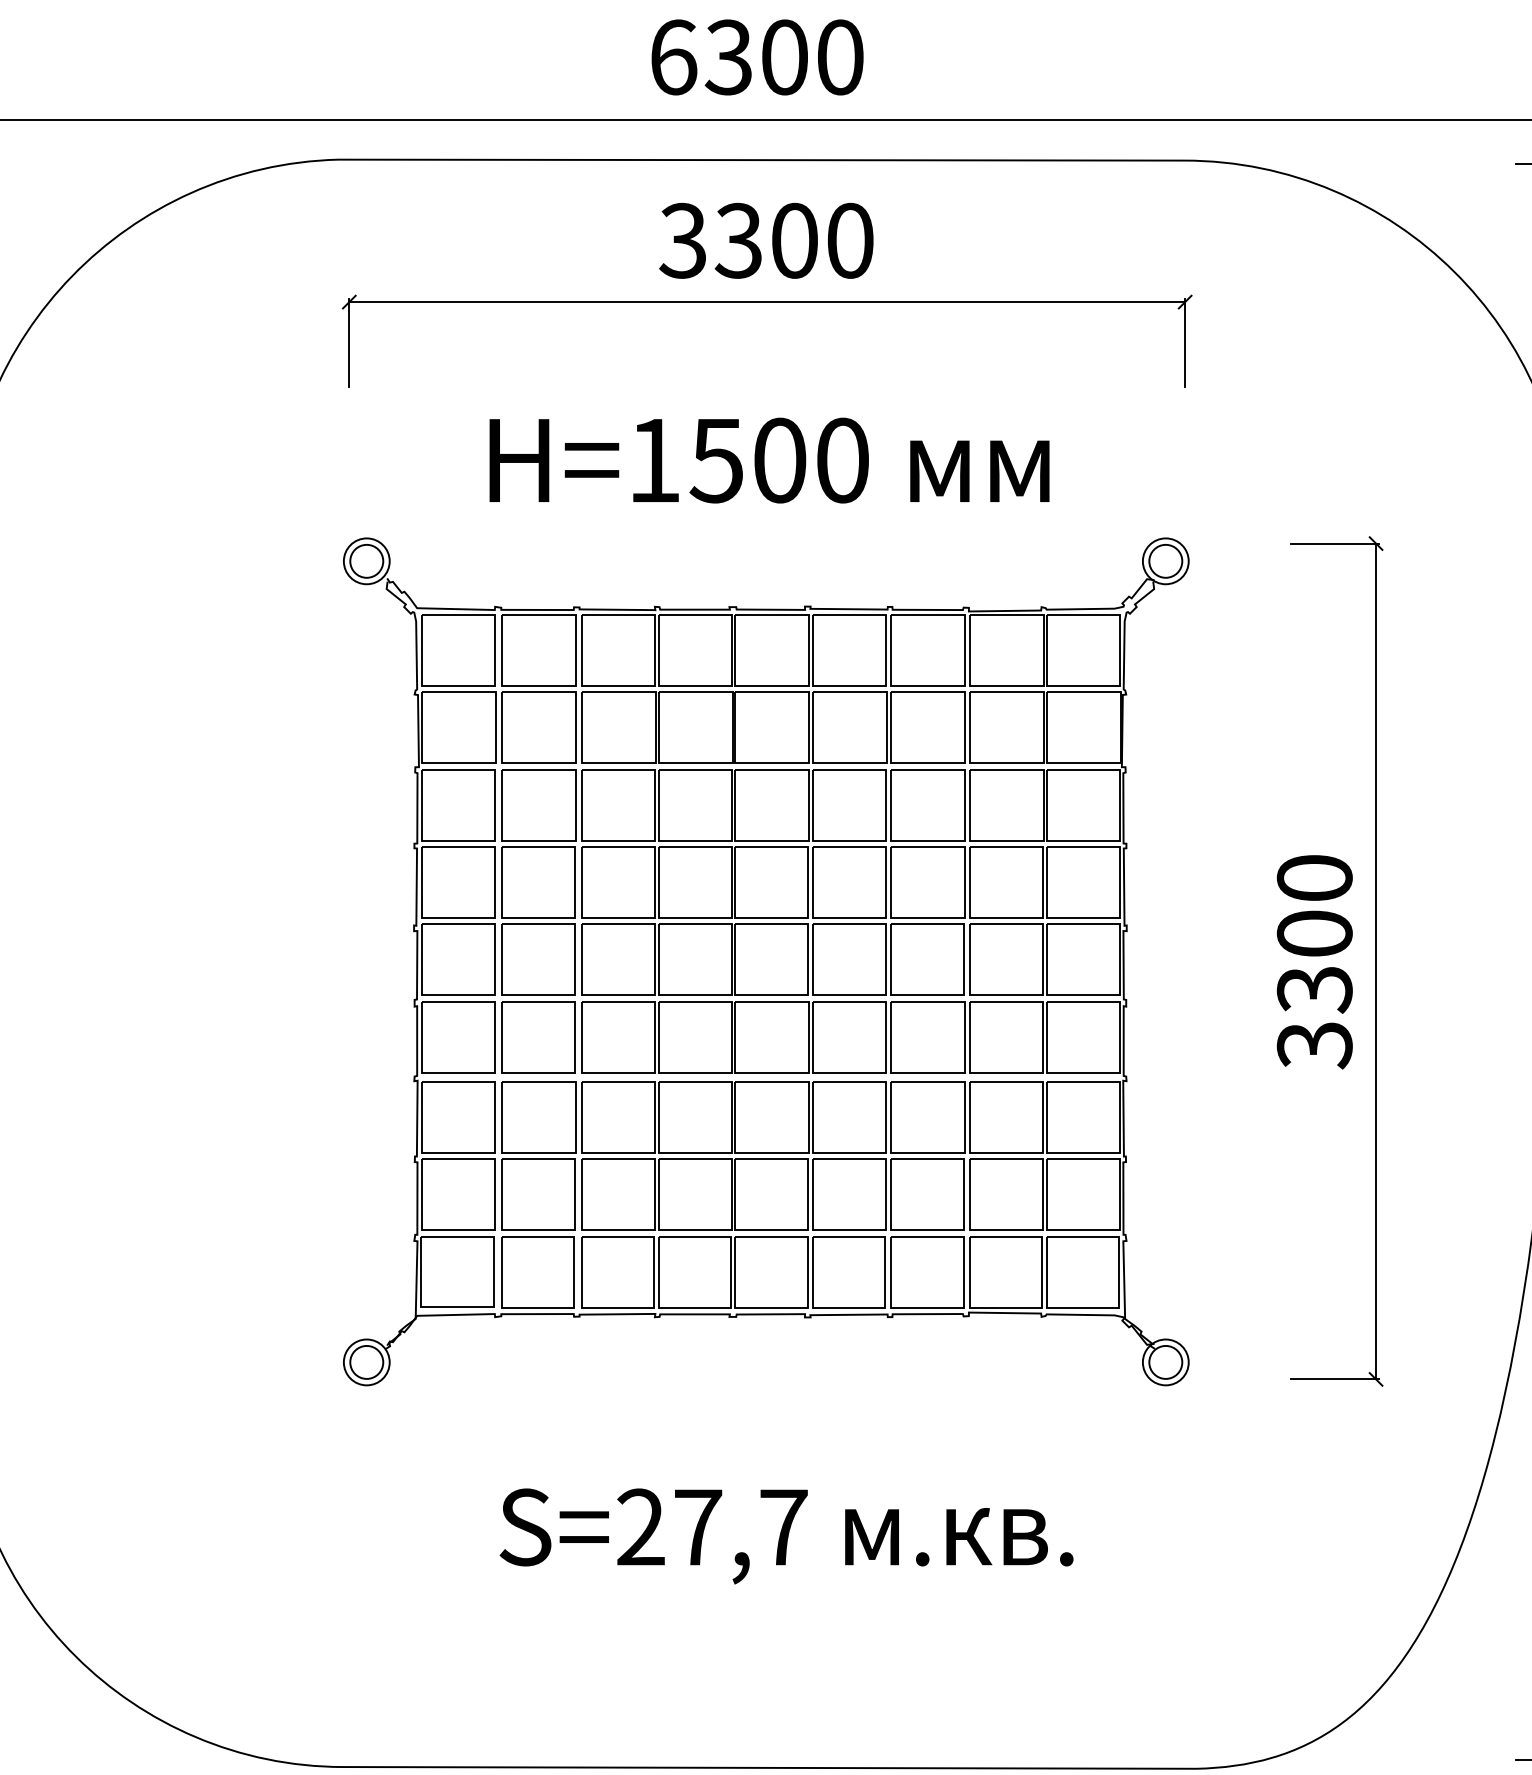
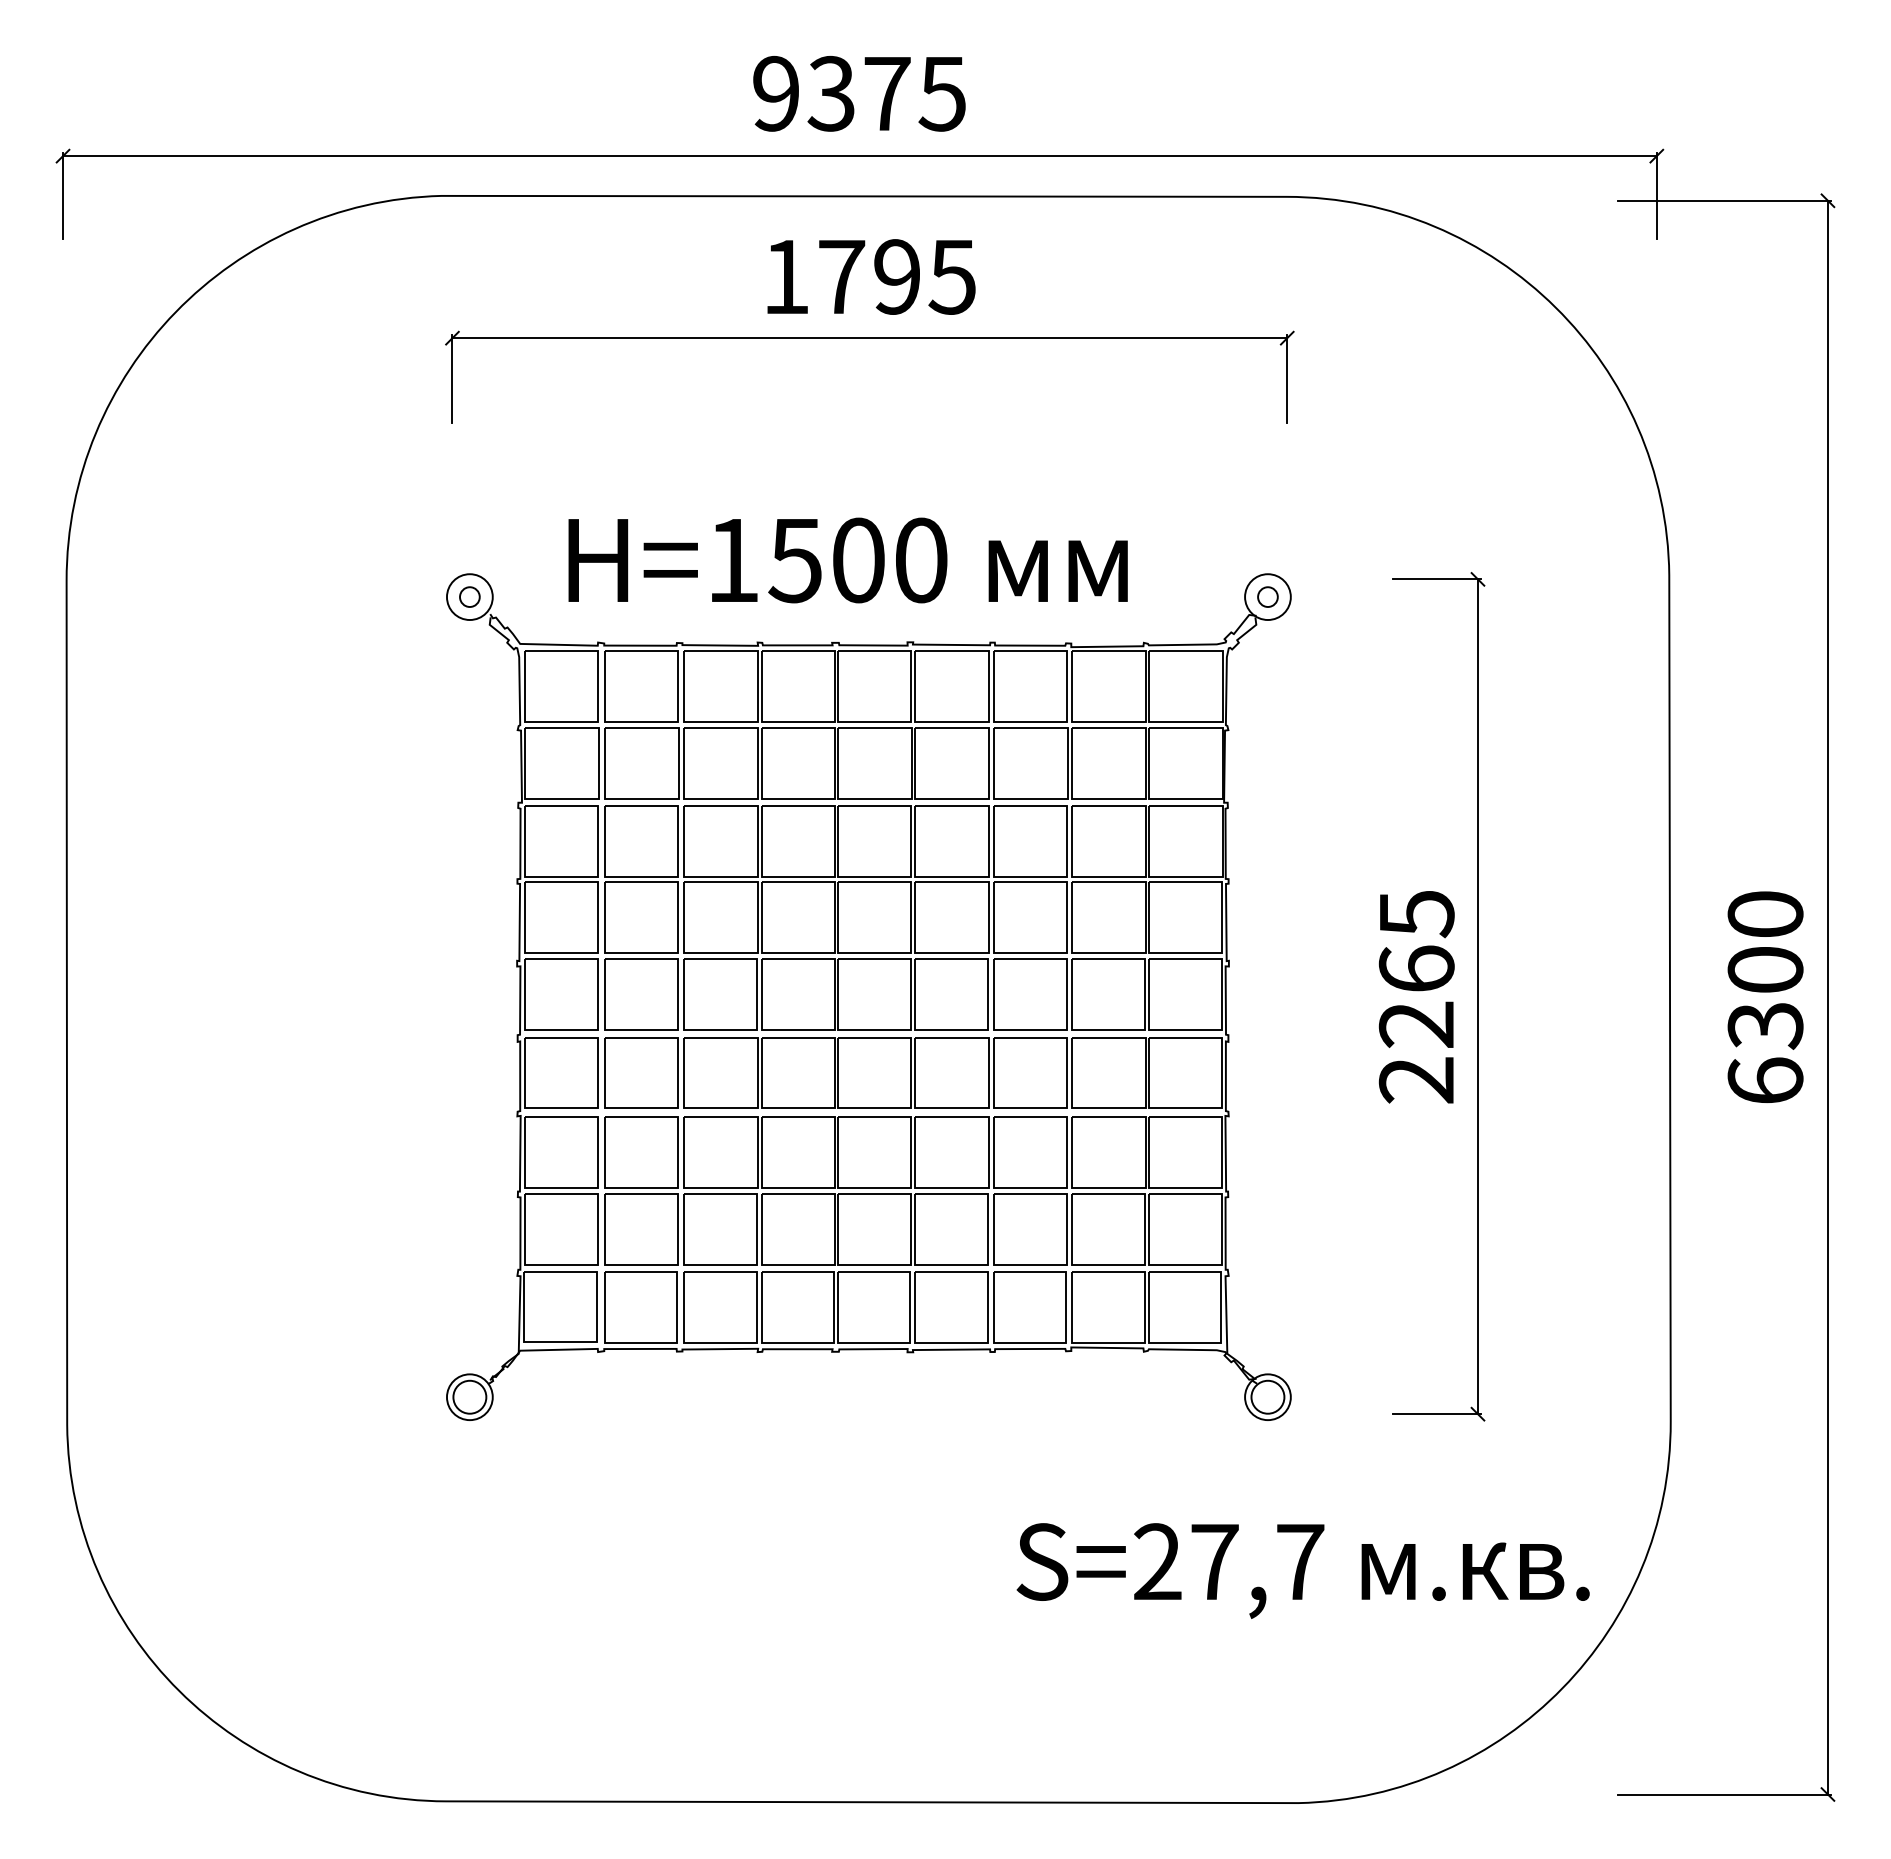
text: (756, 57) -> (859, 93), 6300 -> 9375
text: (765, 240) -> (868, 276), 3300 -> 1795
text: (768, 460) -> (847, 560), moved
circle: (366, 560) -> (469, 596), size x0.6
circle: (1165, 560) -> (1267, 596), size x0.6
text: (1314, 962) -> (1416, 997), 3300 -> 2265
text: (785, 1535) -> (1302, 1570), moved

